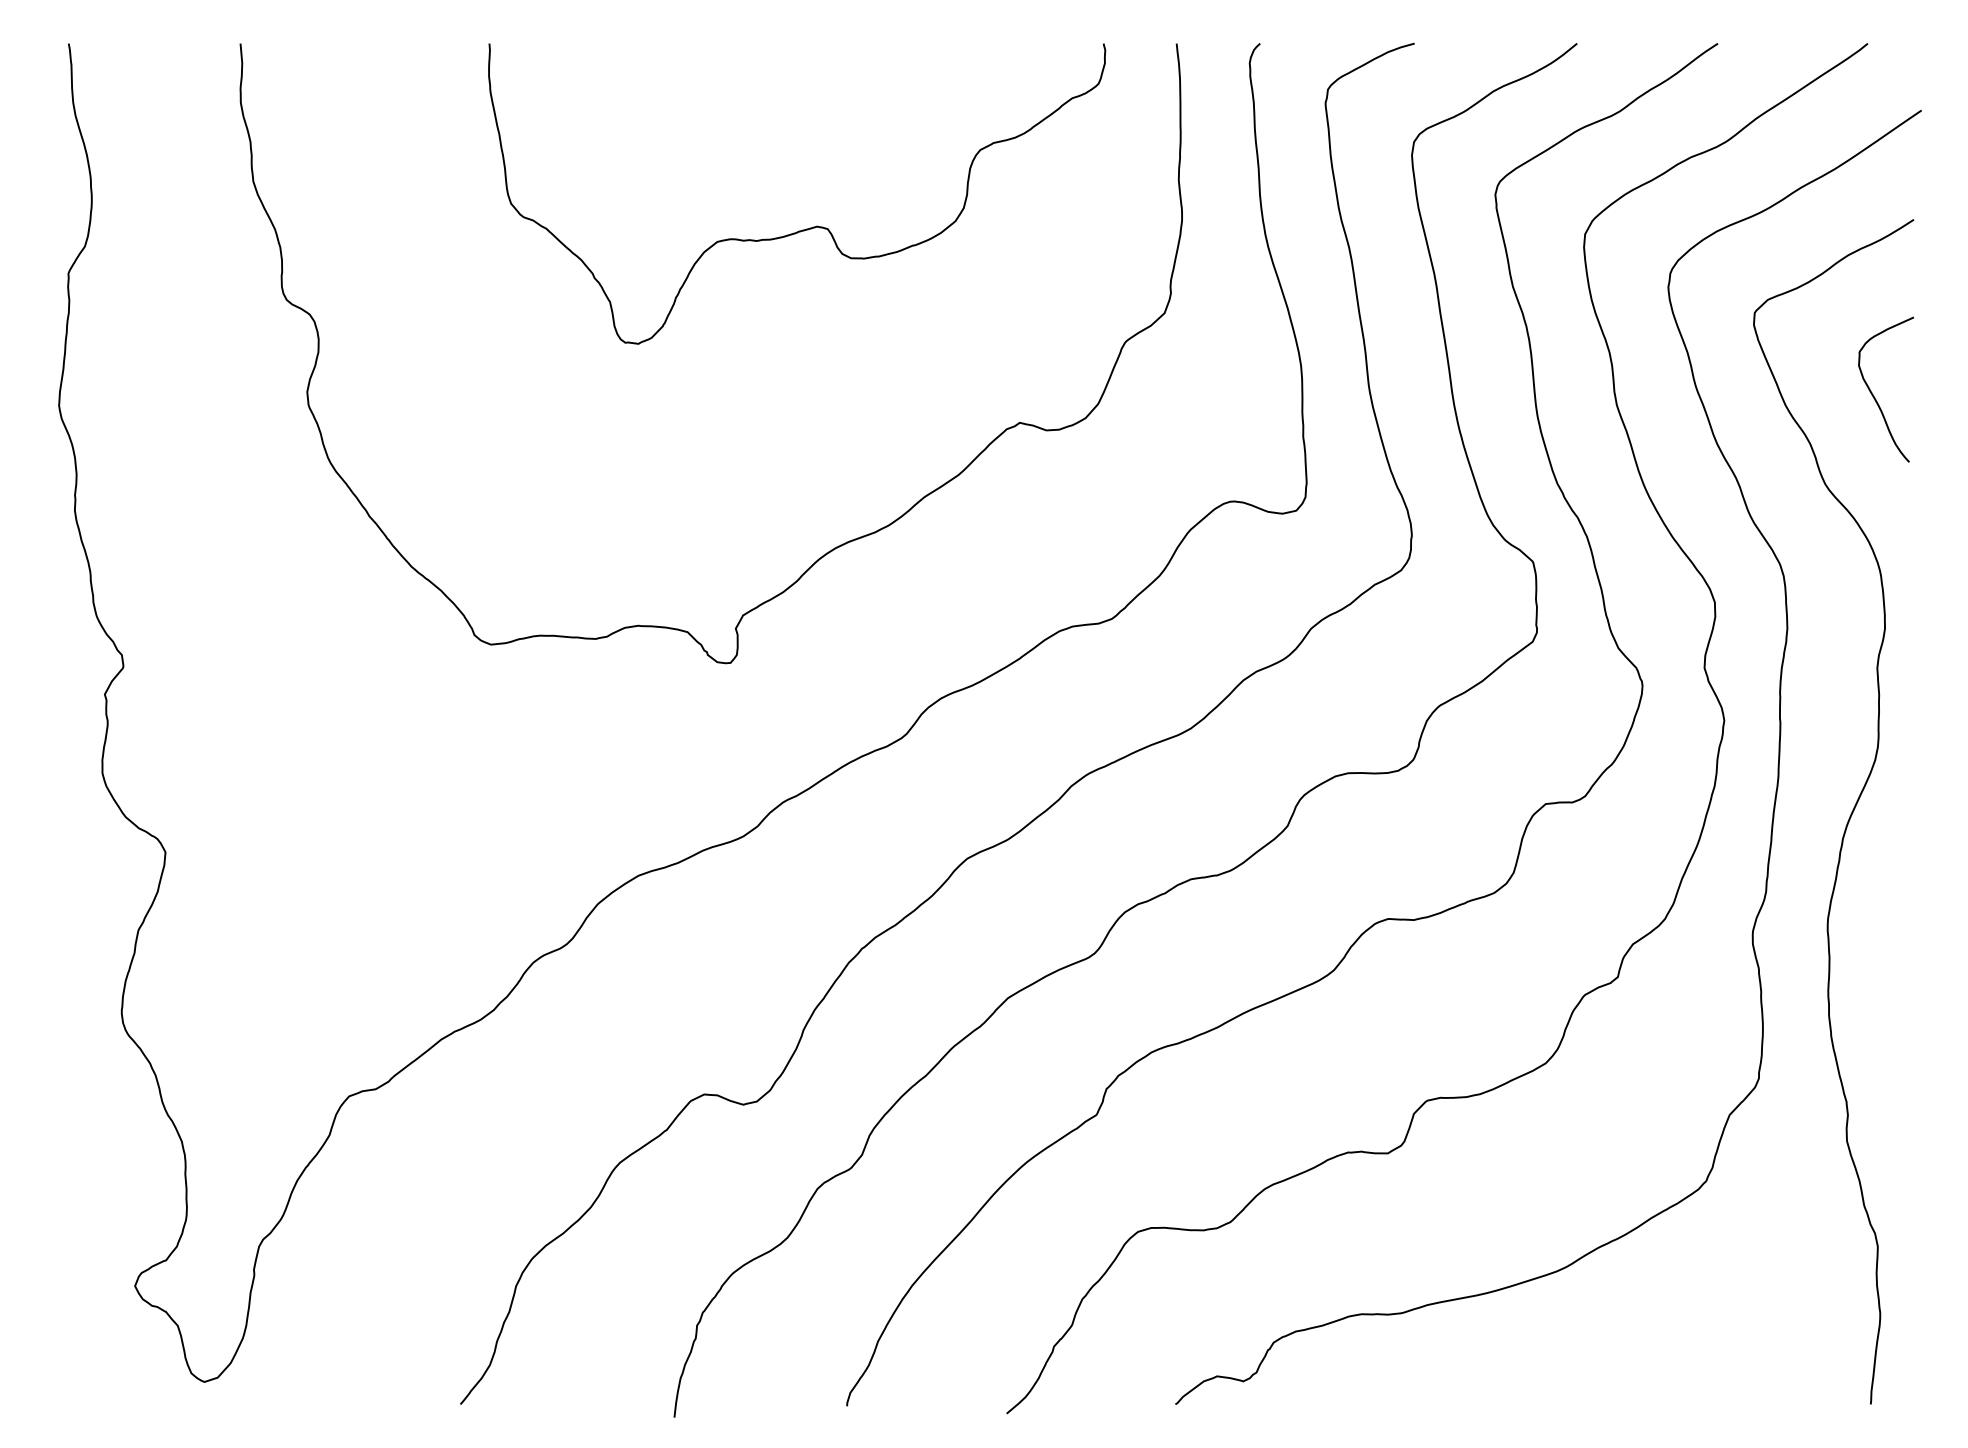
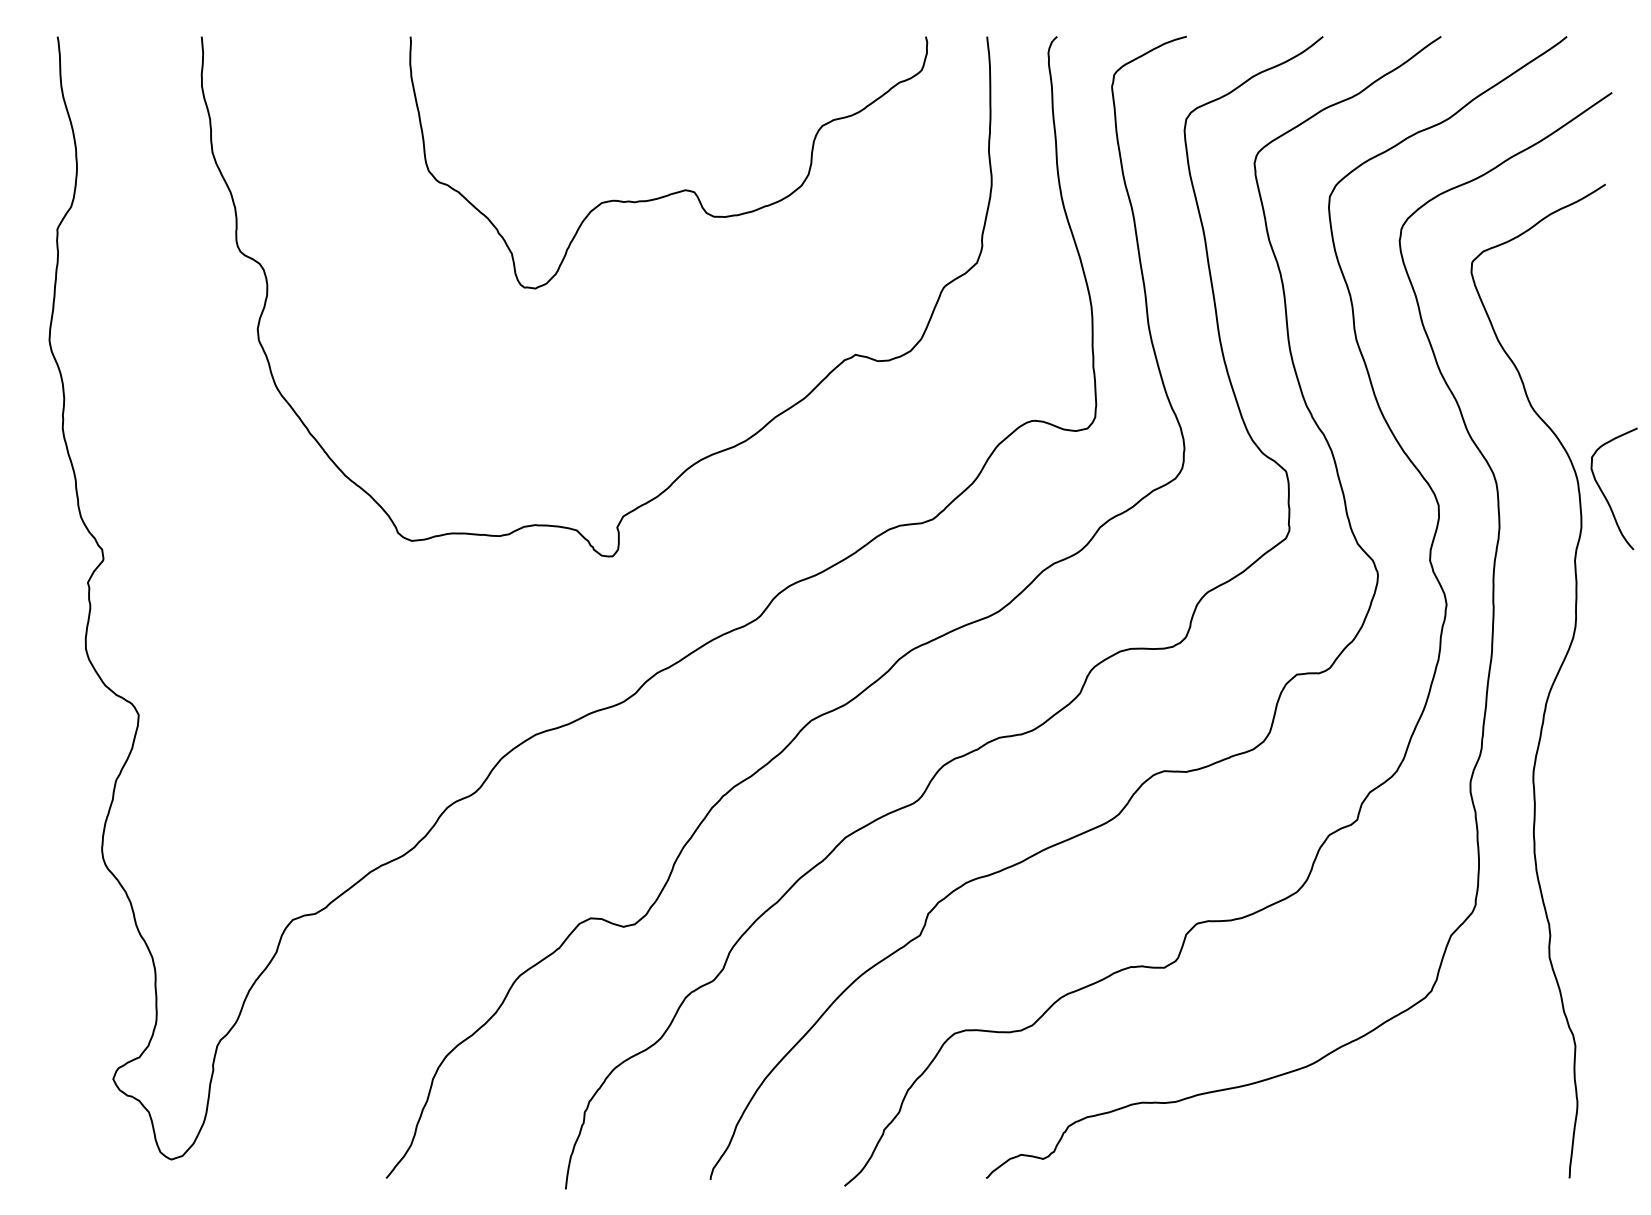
curve: (1875, 397) -> (1605, 495), moved

